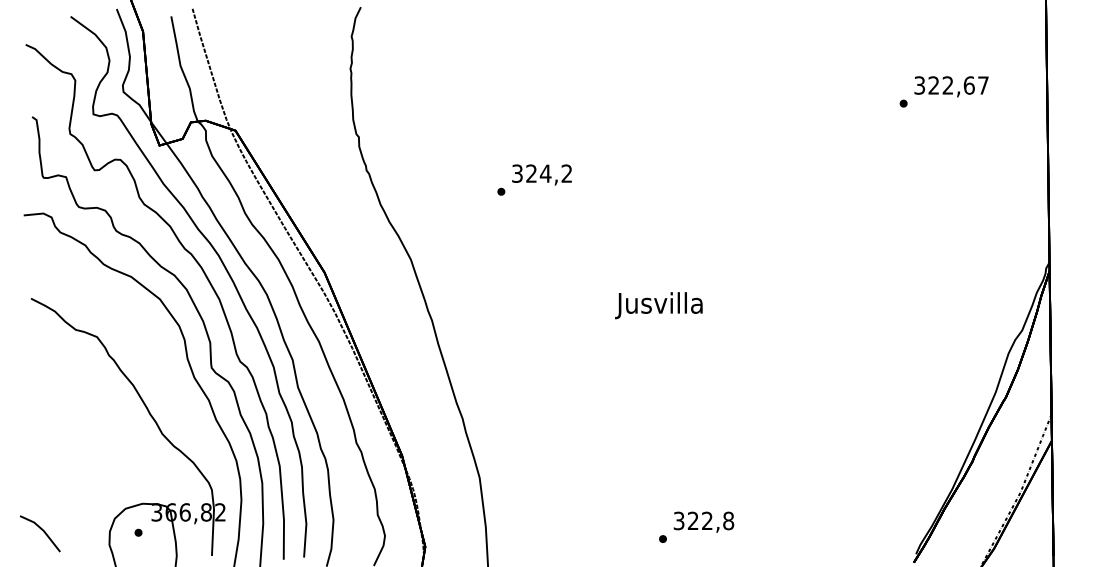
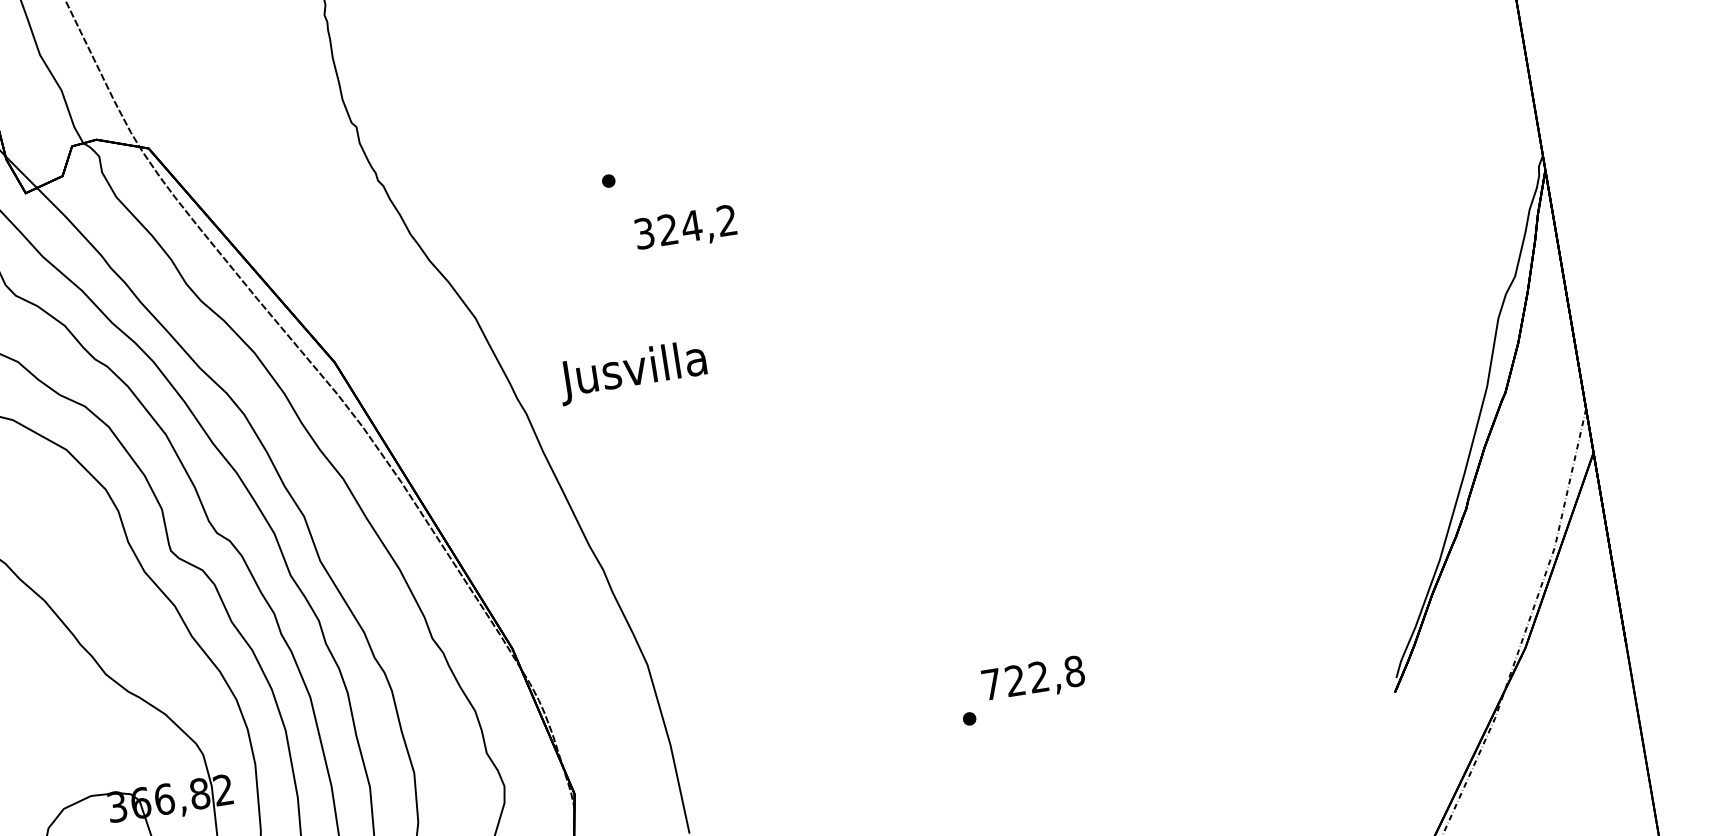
text: (541, 174) -> (684, 228), moved
text: (658, 305) -> (632, 372), moved
text: (678, 520) -> (990, 683), 322,8 -> 722,8

